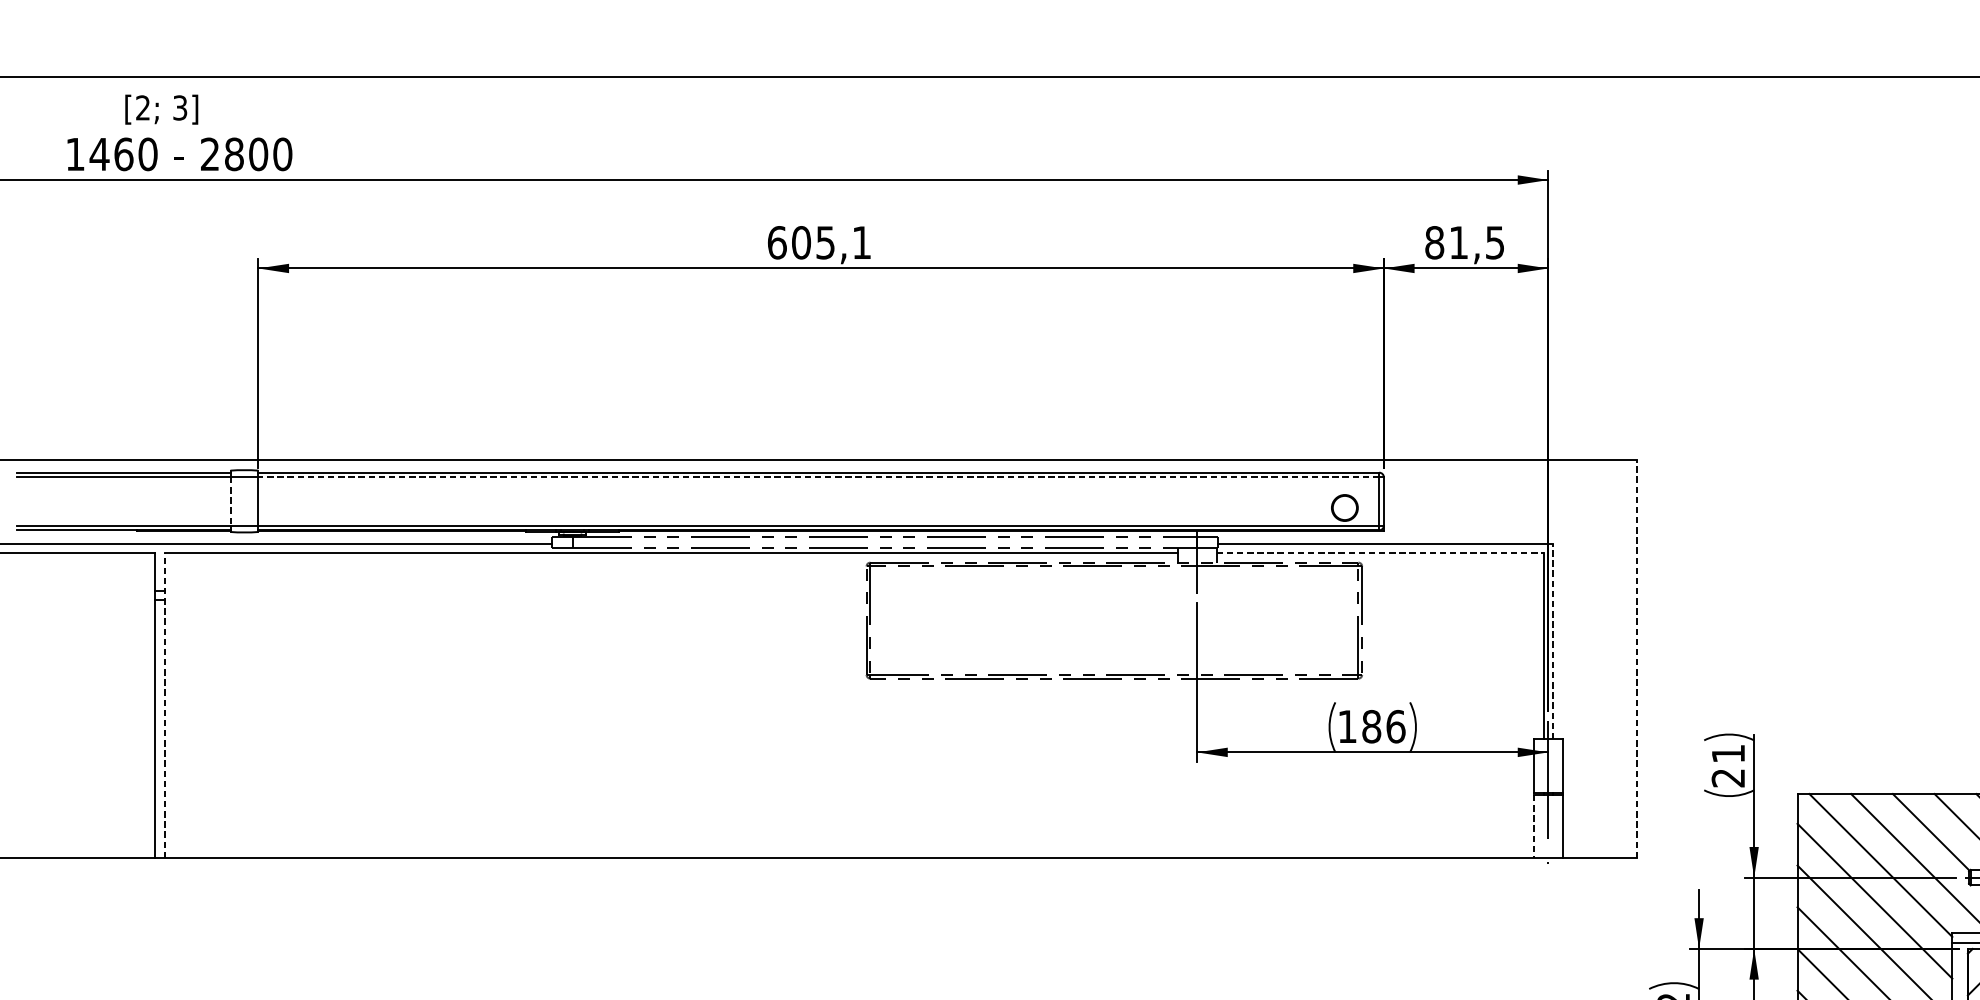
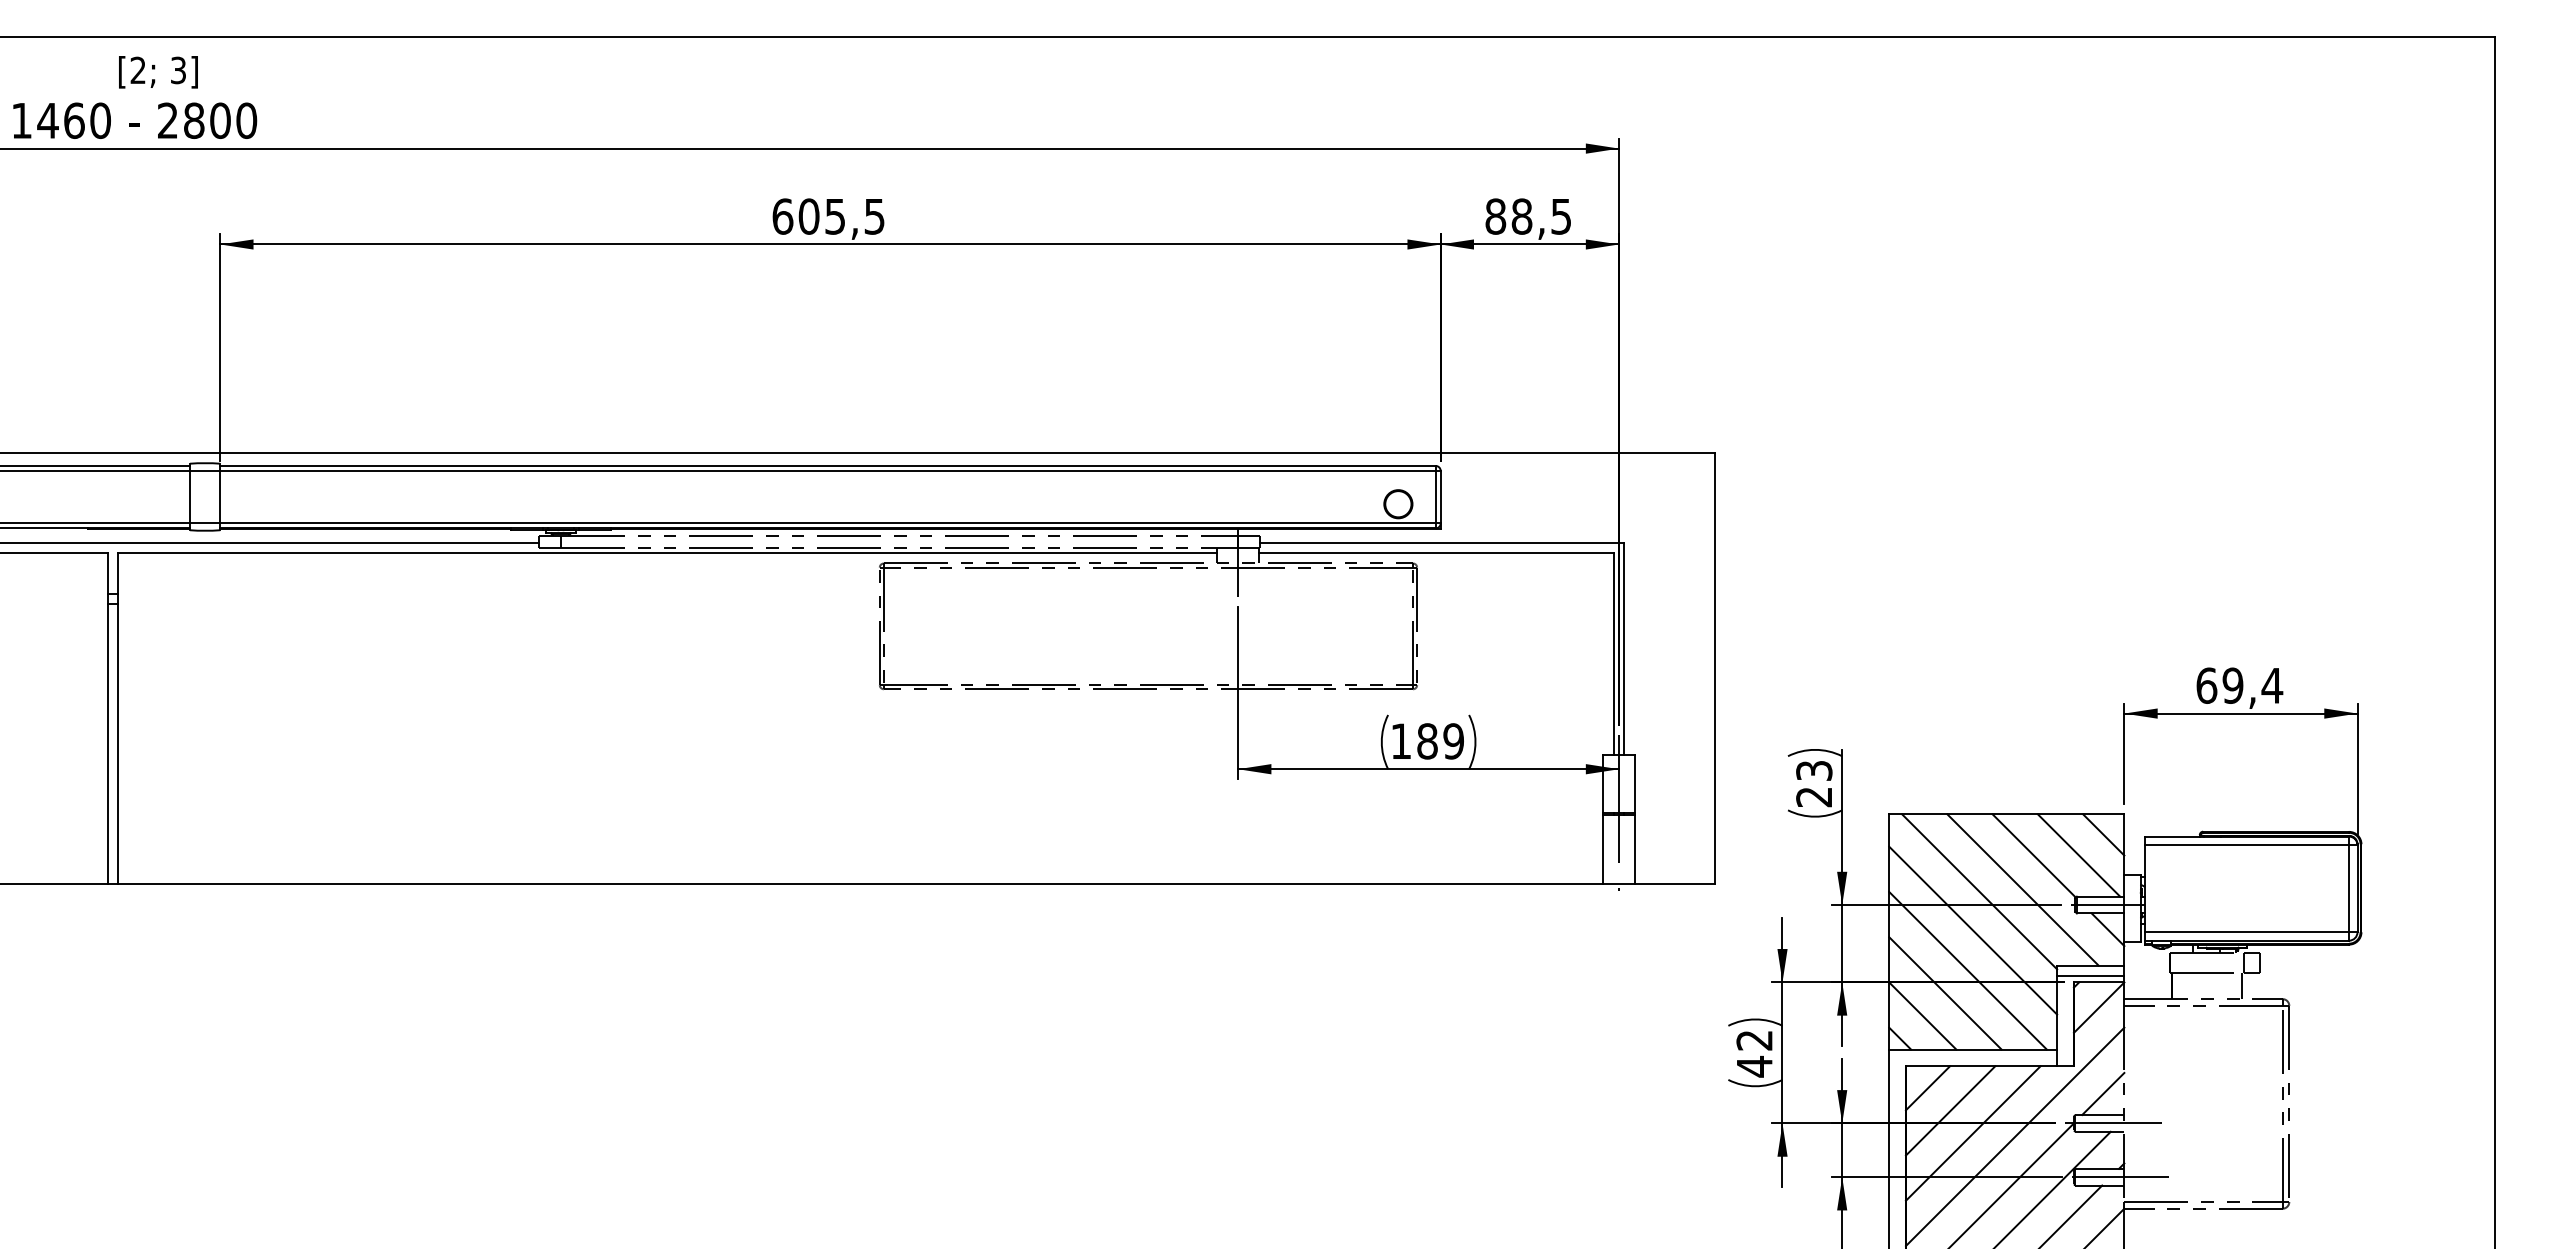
text: (161, 109) -> (158, 72), moved
text: (861, 242) -> (874, 216), 605,1 -> 605,5
text: (1458, 242) -> (1521, 216), 81,5 -> 88,5
line: (818, 476) -> (827, 470), dashed -> solid
line: (230, 501) -> (190, 497), dashed -> solid
line: (1380, 553) -> (1437, 553), dashed -> solid
line: (1553, 641) -> (1624, 649), dashed -> solid
line: (1636, 659) -> (1714, 668), dashed -> solid
line: (164, 705) -> (118, 718), dashed -> solid
text: (1395, 726) -> (1453, 741), 186 -> 189
text: (1728, 753) -> (1814, 770), 21 -> 23
line: (1533, 827) -> (1602, 850), dashed -> solid

